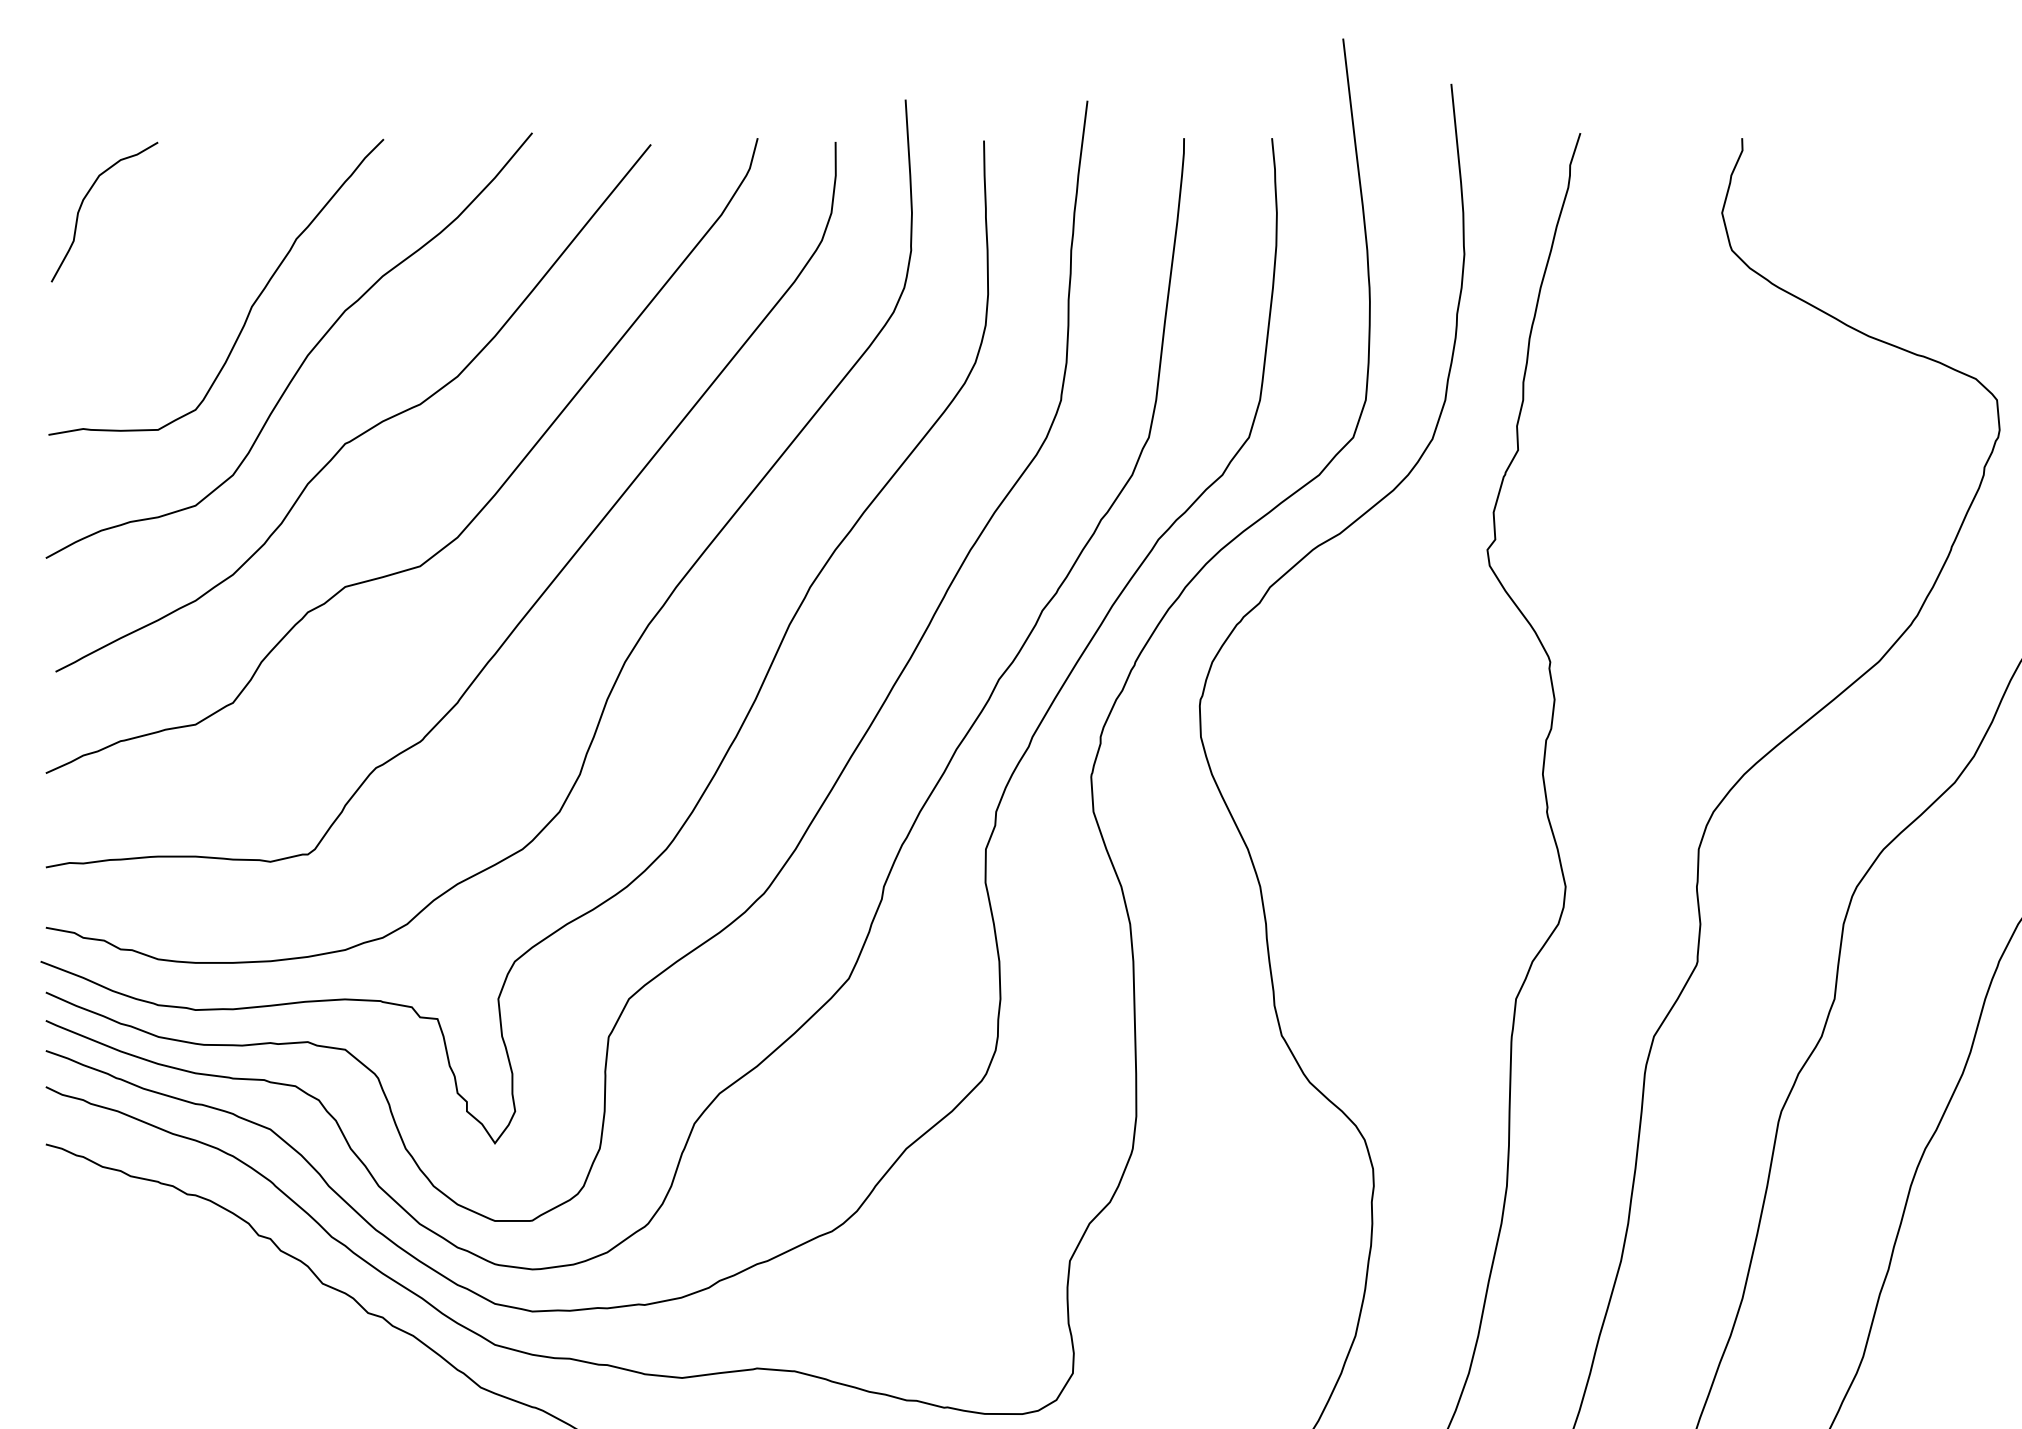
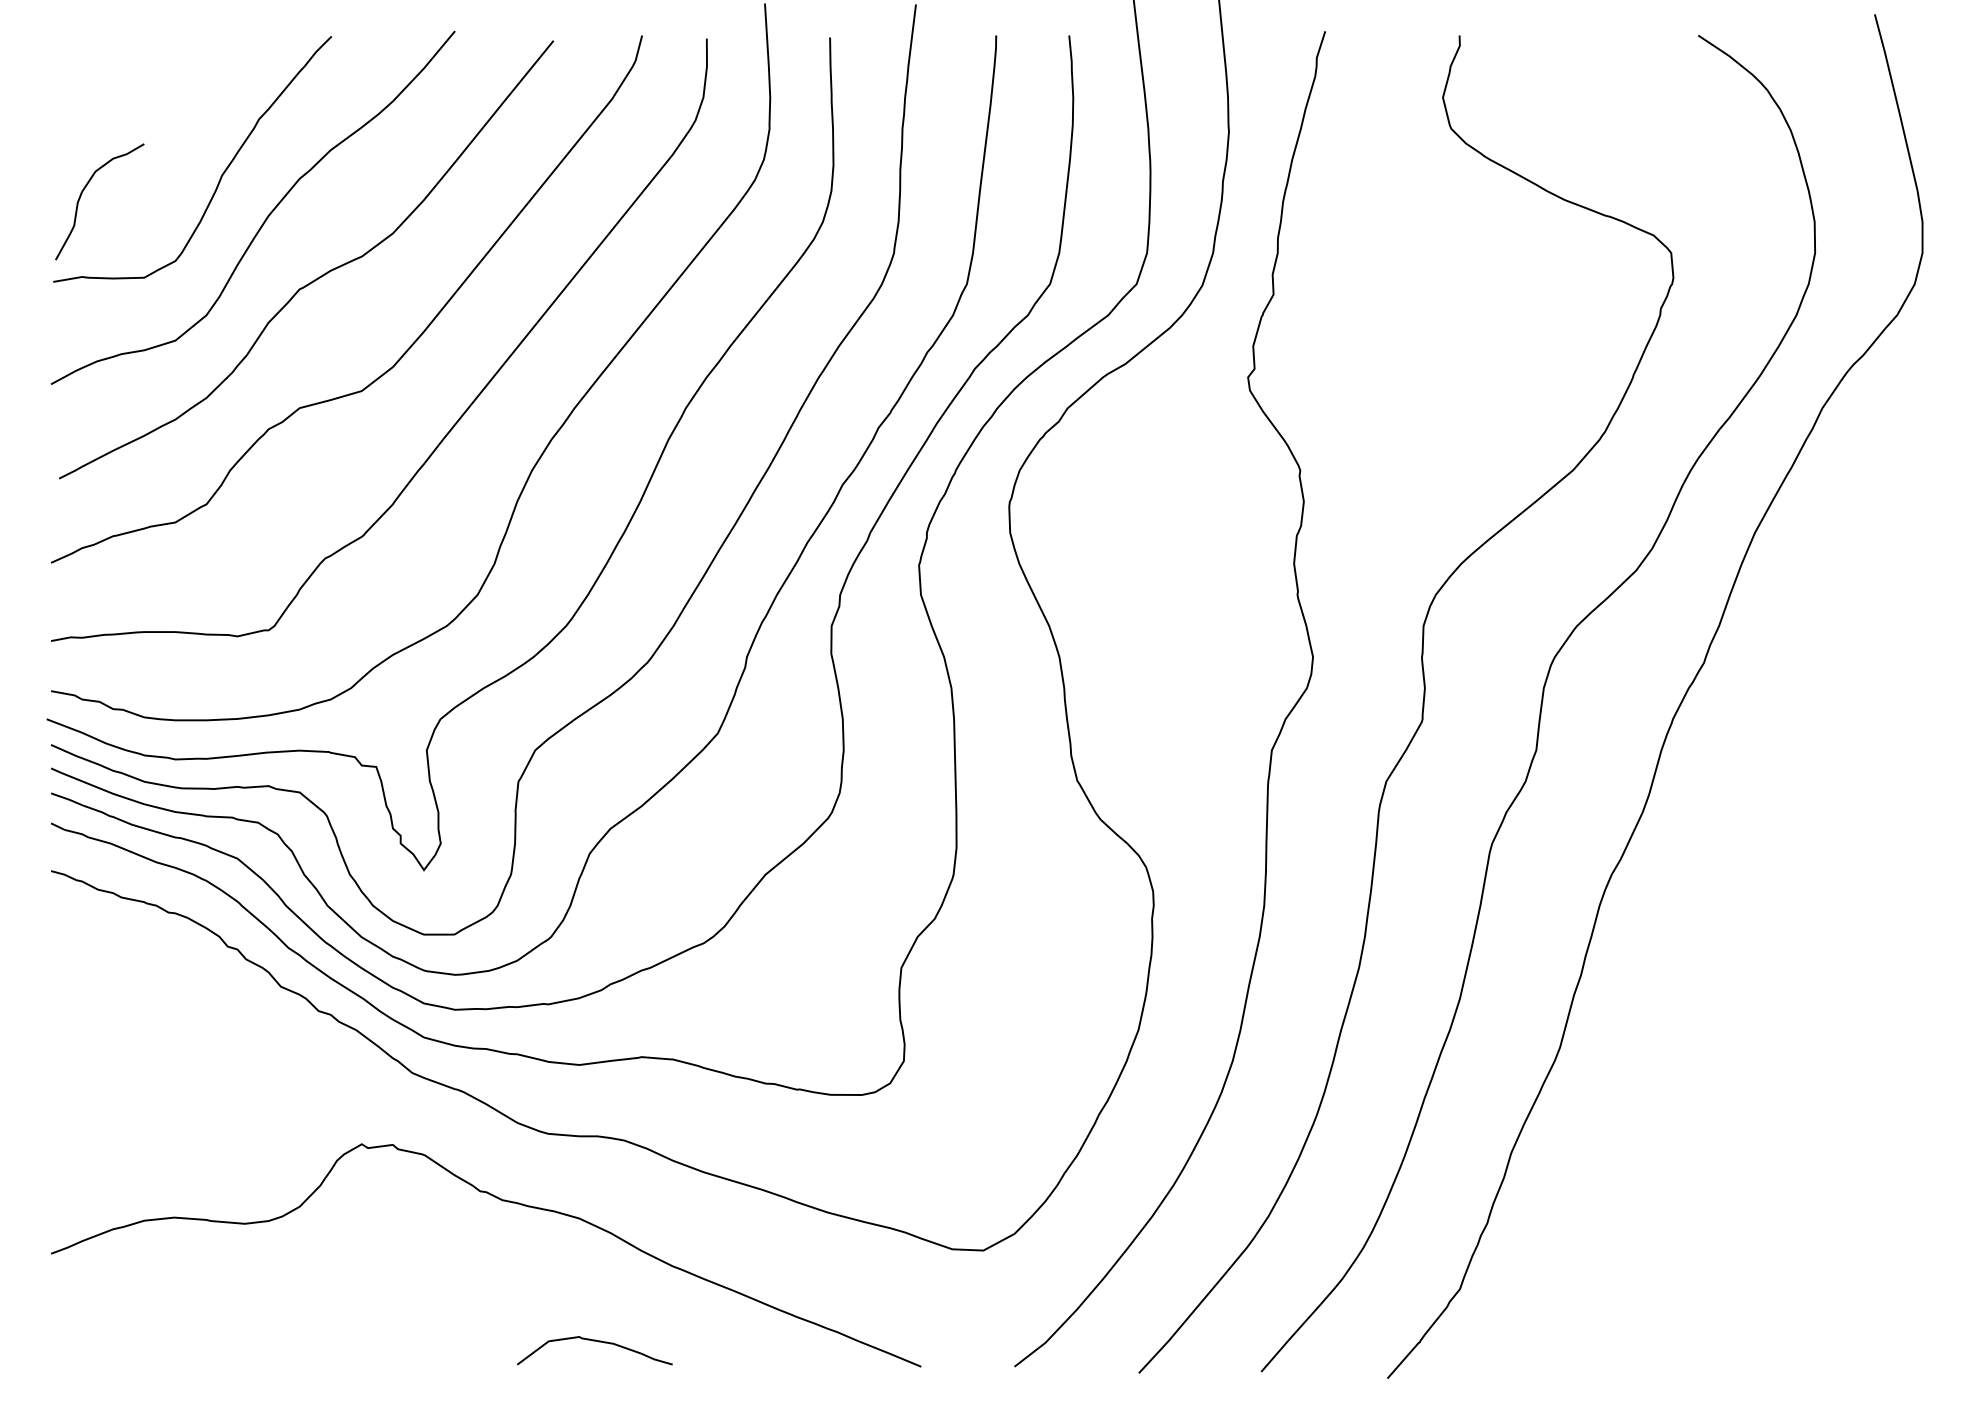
curve: (86, 198) -> (84, 190), moved

